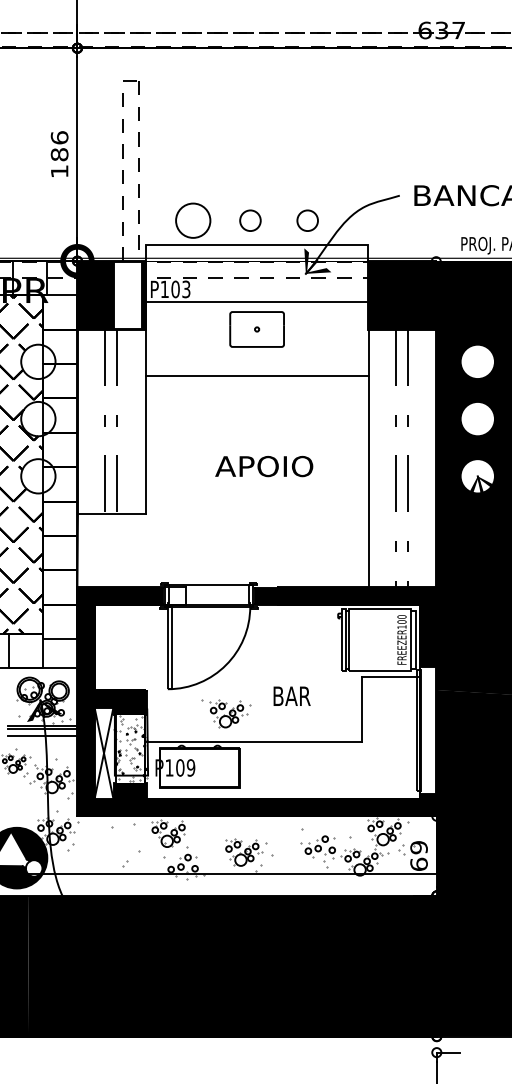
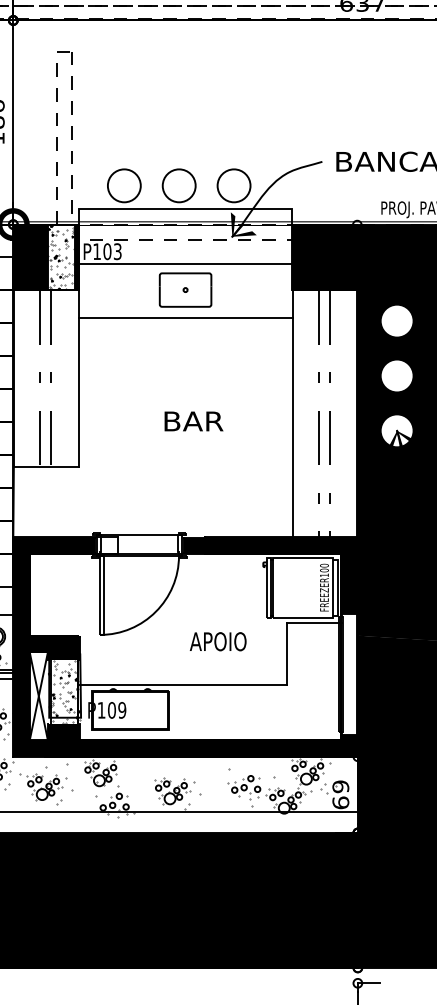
circle: (250, 220) -> (179, 185), size x1.67
circle: (307, 220) -> (233, 185), size x1.67
hatch: (127, 295) -> (61, 257), added
line: (256, 376) -> (184, 318), moved
text: (264, 466) -> (192, 421), APOIO -> BAR
text: (290, 696) -> (217, 641), BAR -> APOIO
part: (226, 713) -> (43, 786), moved

